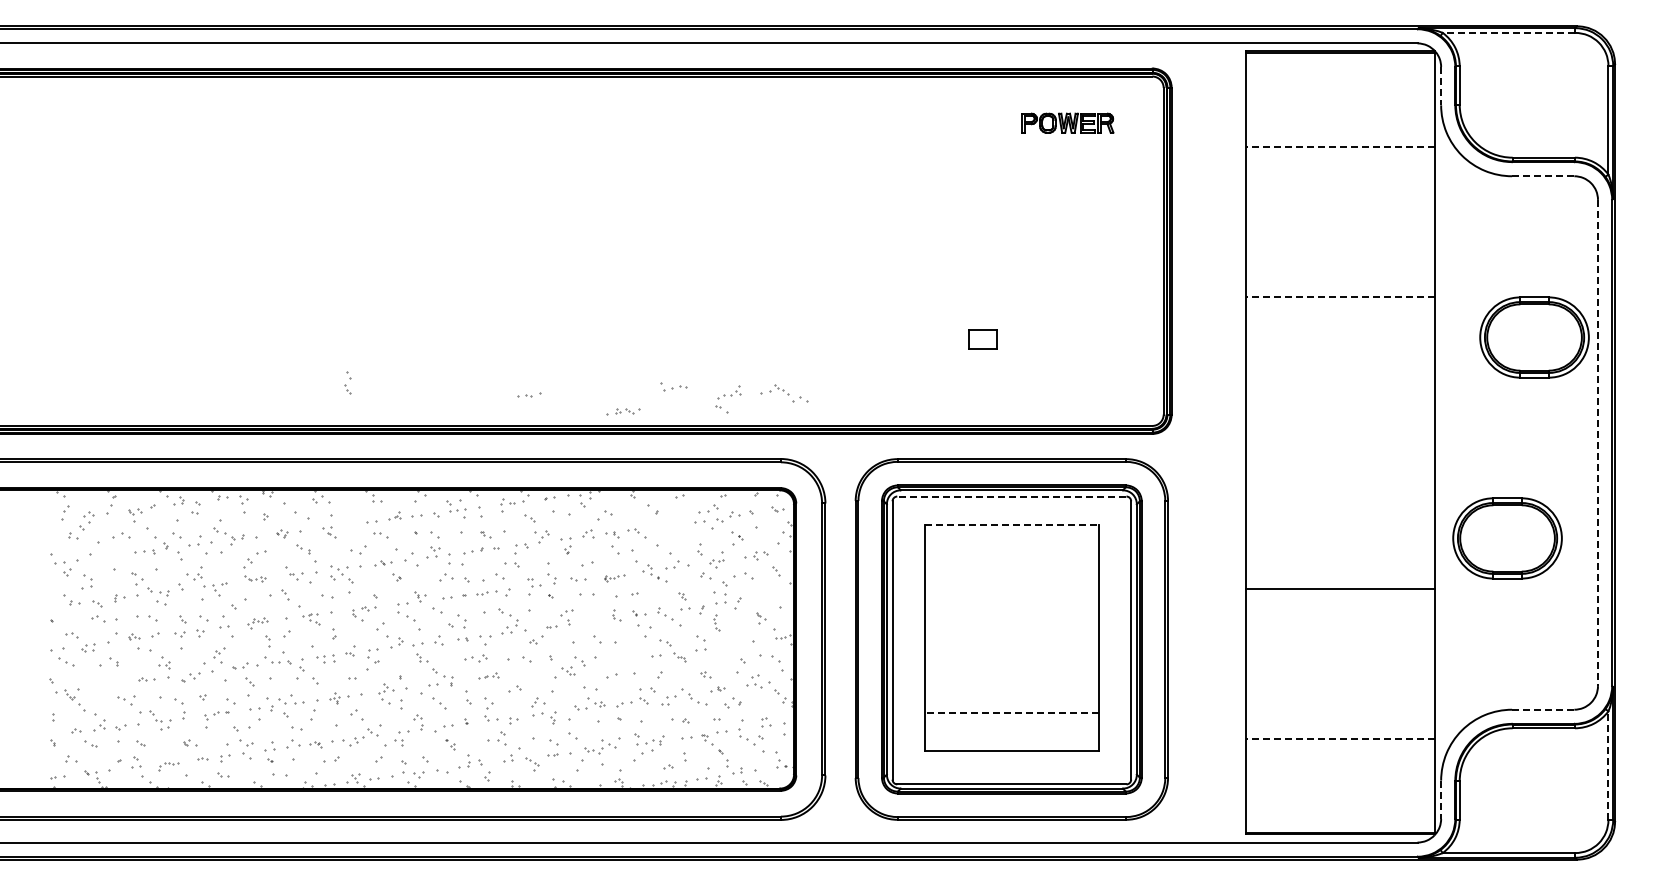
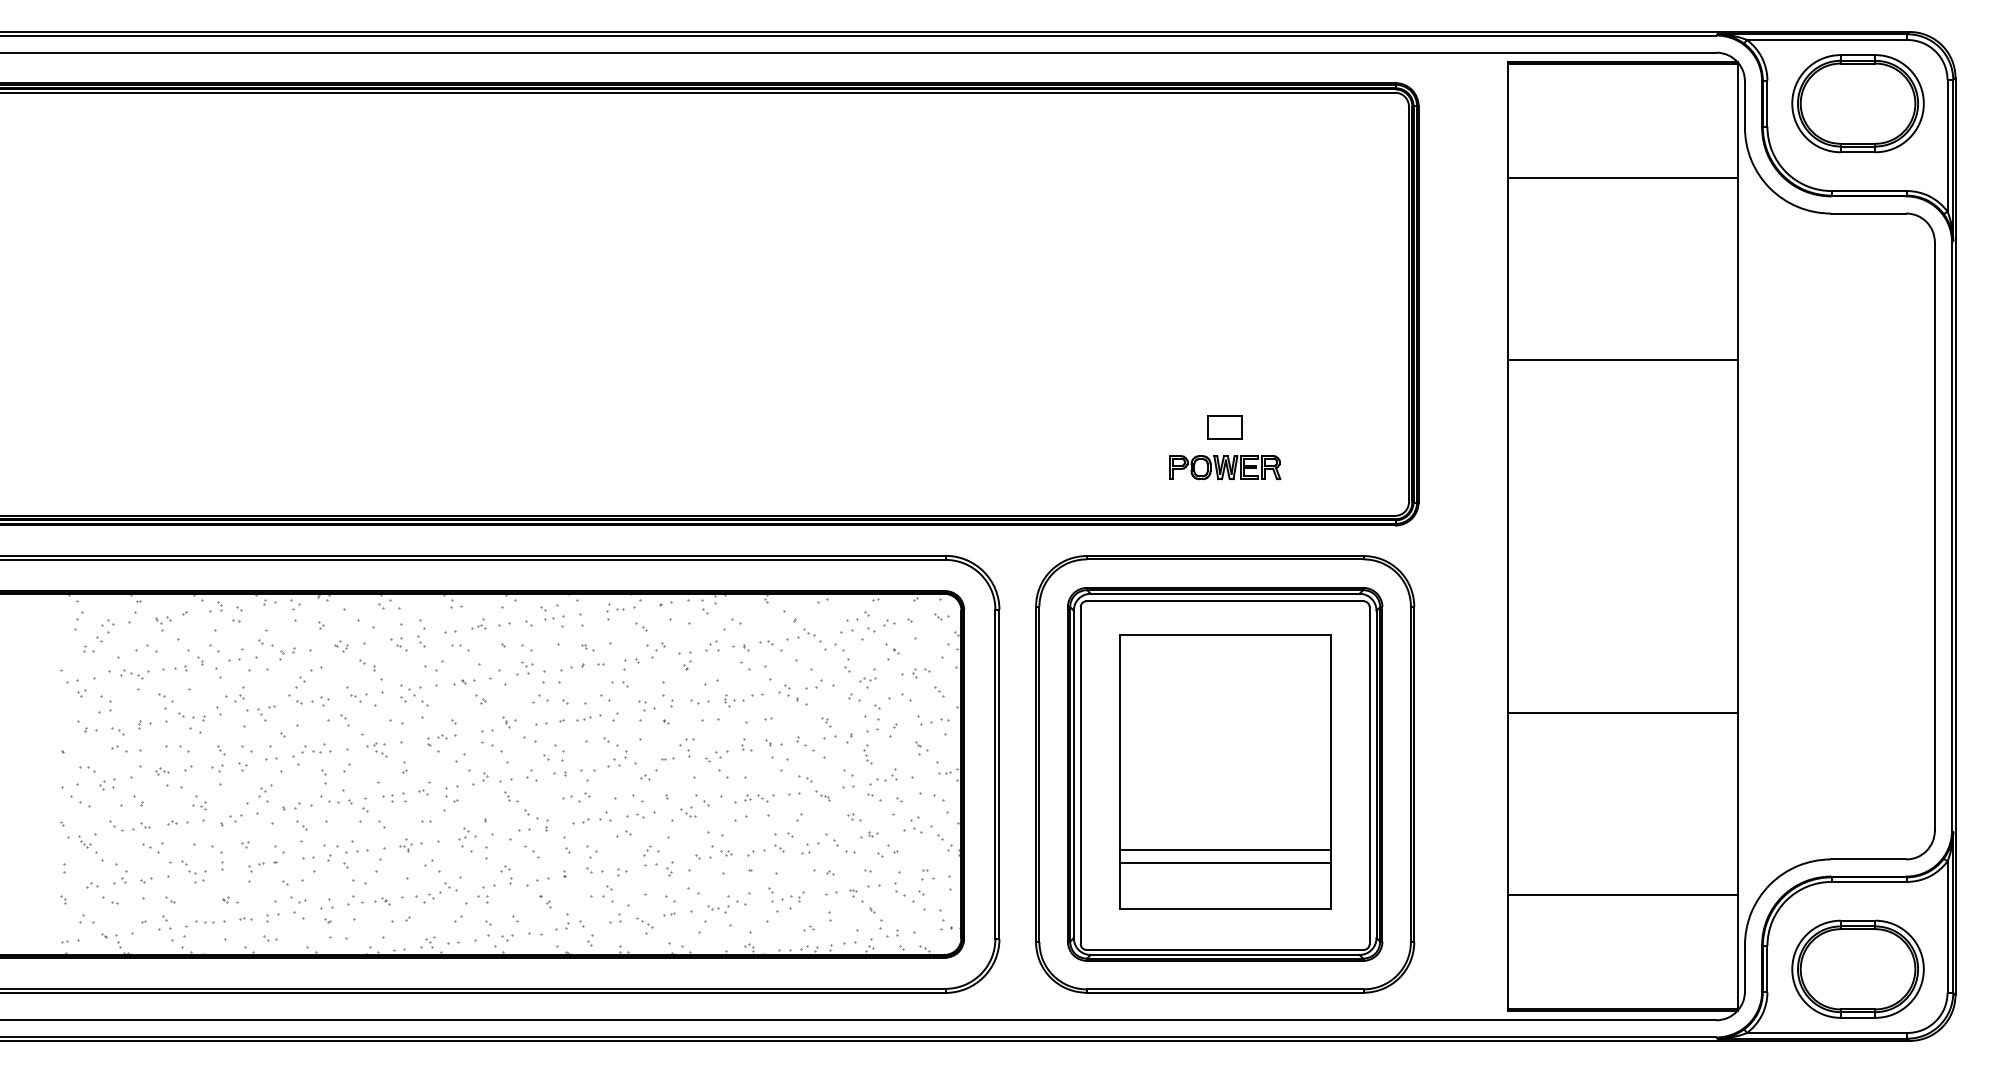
line: (1508, 32) -> (1826, 39), dashed -> solid
line: (1441, 86) -> (1745, 104), dashed -> solid
part: (1067, 122) -> (1224, 466), moved
line: (1340, 146) -> (1623, 177), dashed -> solid
line: (1543, 176) -> (1868, 213), dashed -> solid
line: (1340, 297) -> (1623, 360), dashed -> solid
part: (1534, 337) -> (1857, 103), moved
part: (982, 339) -> (1224, 428), moved
part: (347, 382) -> (420, 632), moved
part: (673, 386) -> (932, 719), moved
part: (784, 393) -> (815, 640), moved
part: (529, 394) -> (641, 814), moved
part: (728, 399) -> (882, 785), moved
part: (623, 411) -> (754, 798), moved
line: (1597, 443) -> (1934, 537), dashed -> solid
line: (1011, 496) -> (1224, 601), dashed -> solid
line: (1012, 524) -> (1225, 635), dashed -> solid
part: (1507, 538) -> (1857, 969), moved
part: (111, 557) -> (135, 675), added
part: (254, 578) -> (308, 700), size x1.67
part: (614, 578) -> (744, 700), size x1.67
part: (257, 622) -> (311, 753), size x1.67
part: (591, 624) -> (716, 756), added
part: (488, 675) -> (591, 818), size x1.67
part: (107, 682) -> (130, 826), added
line: (1011, 701) -> (1224, 849), added
line: (1542, 709) -> (1867, 859), dashed -> solid
line: (1011, 712) -> (1224, 862), dashed -> solid
line: (1340, 739) -> (1623, 895), dashed -> solid
line: (1608, 765) -> (1947, 926), dashed -> solid
part: (168, 766) -> (204, 928), size x1.67
line: (1441, 800) -> (1745, 969), dashed -> solid

